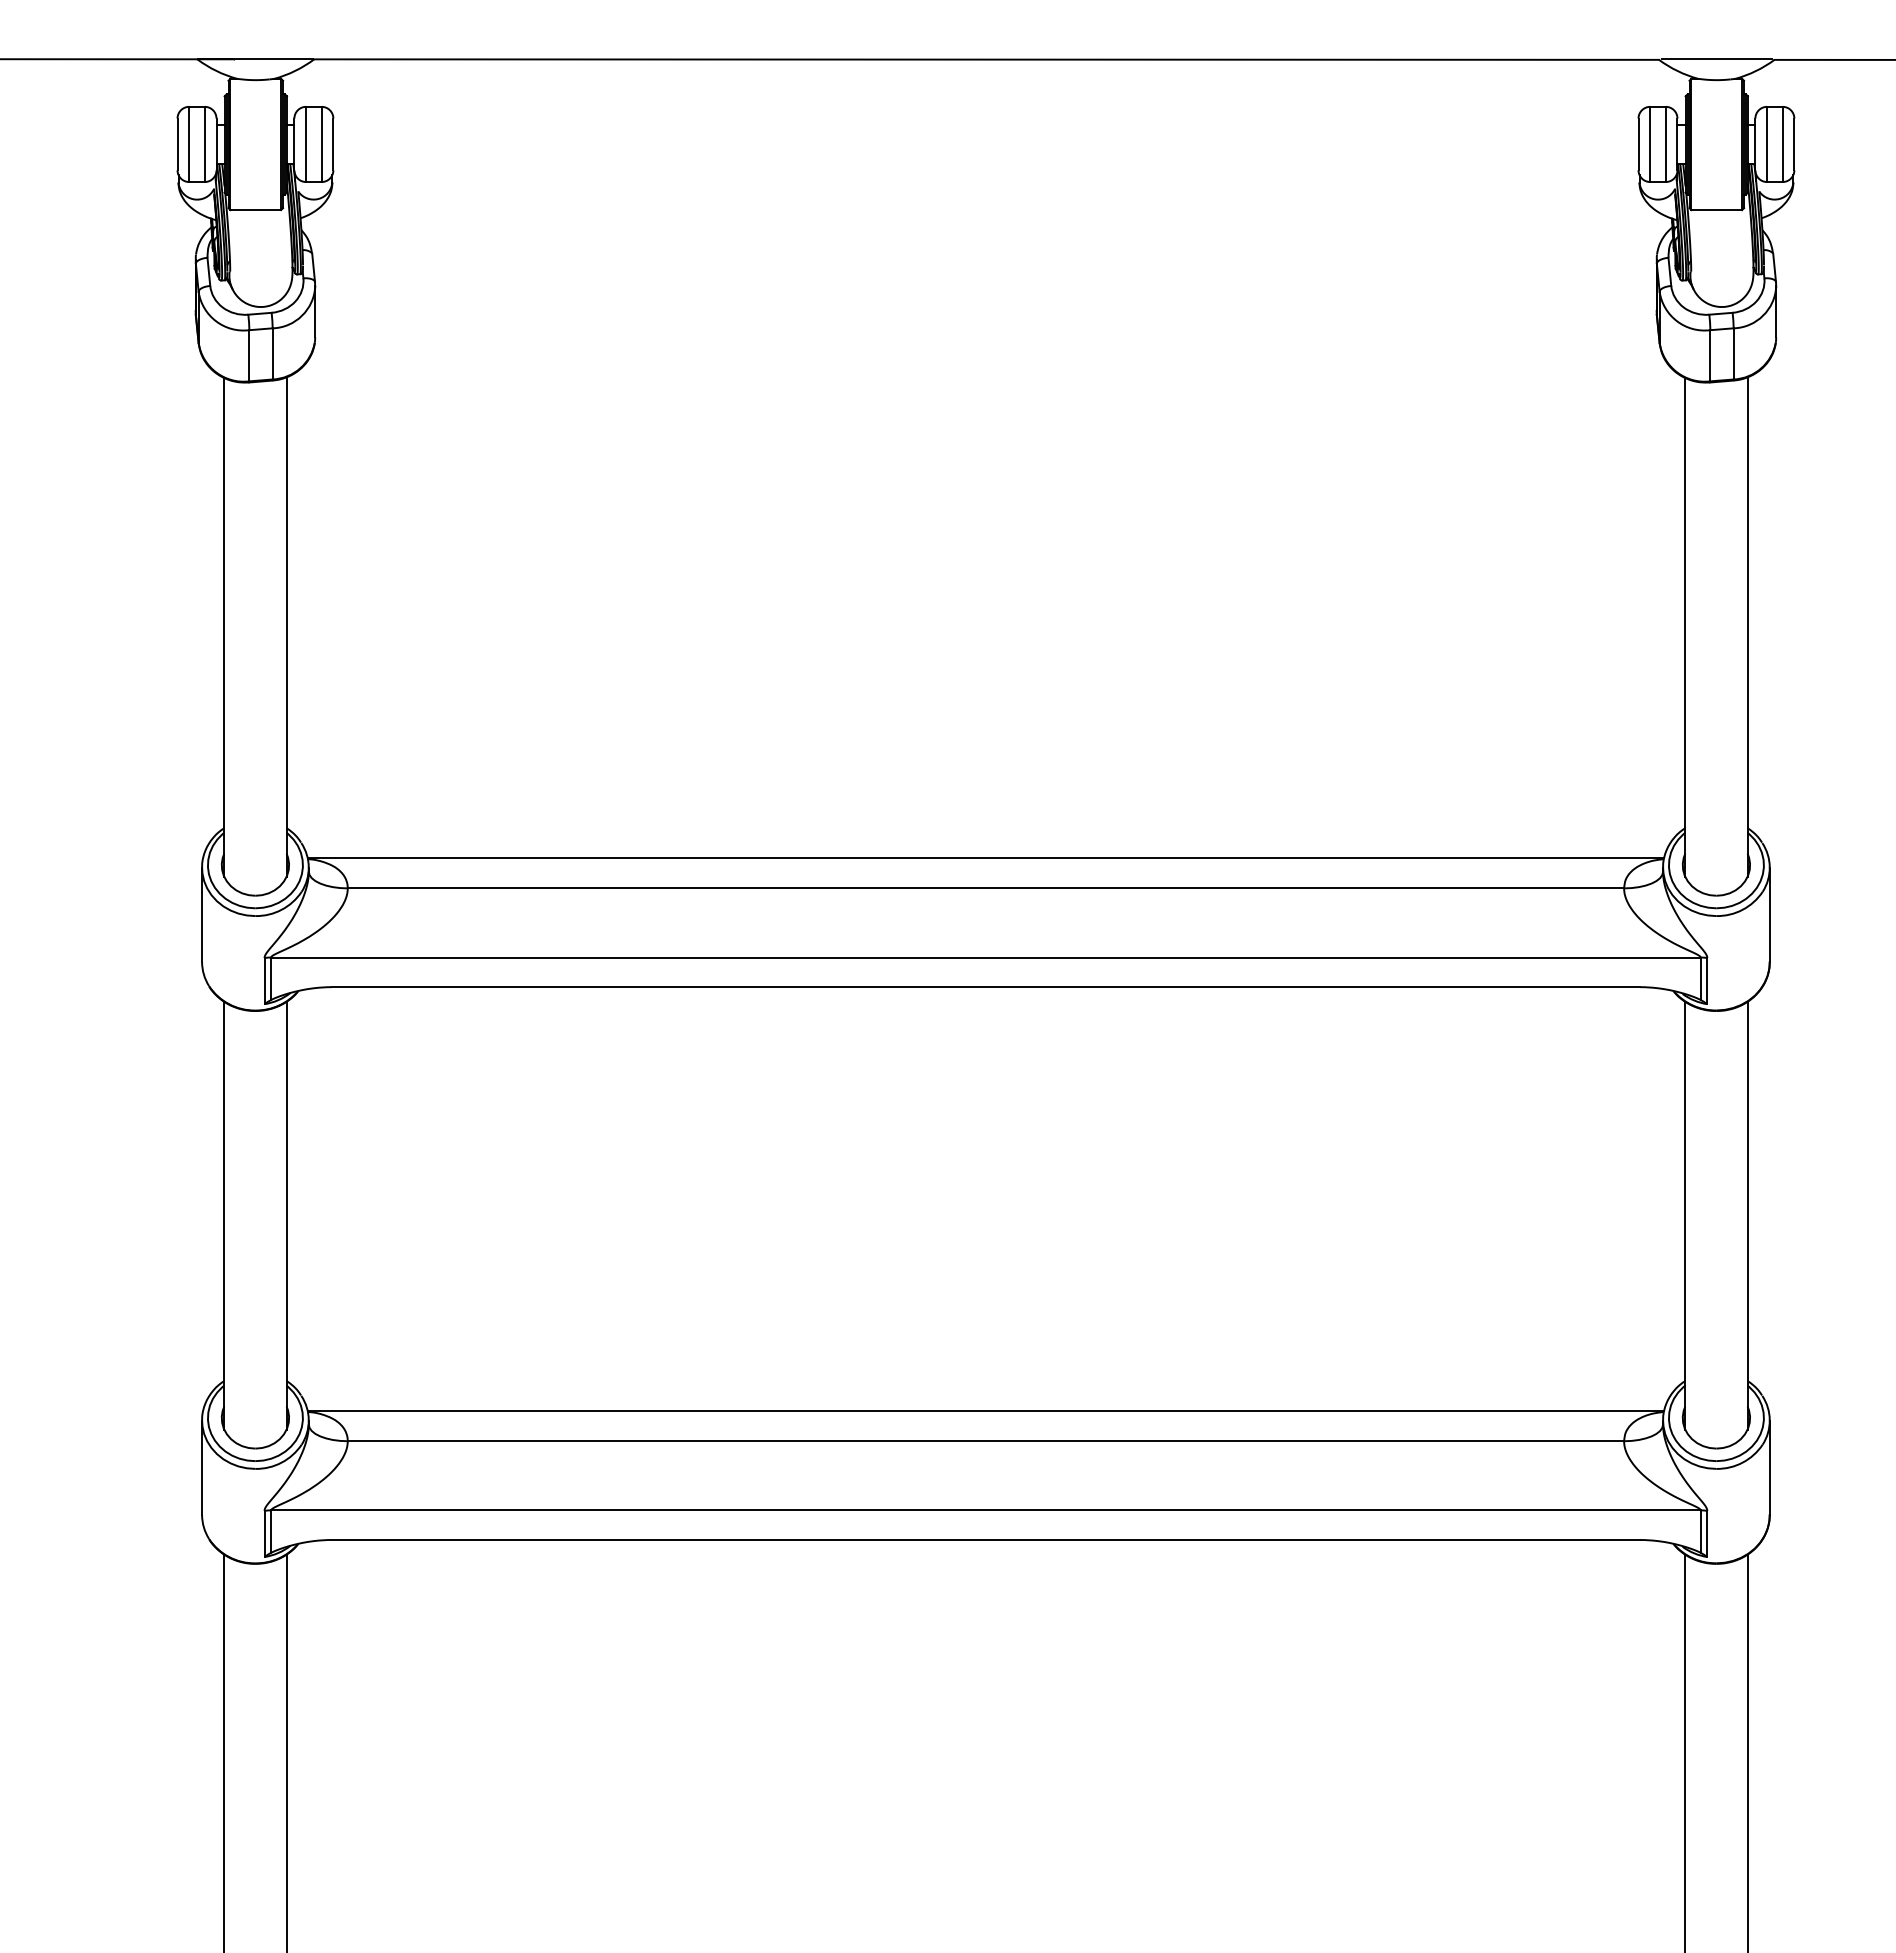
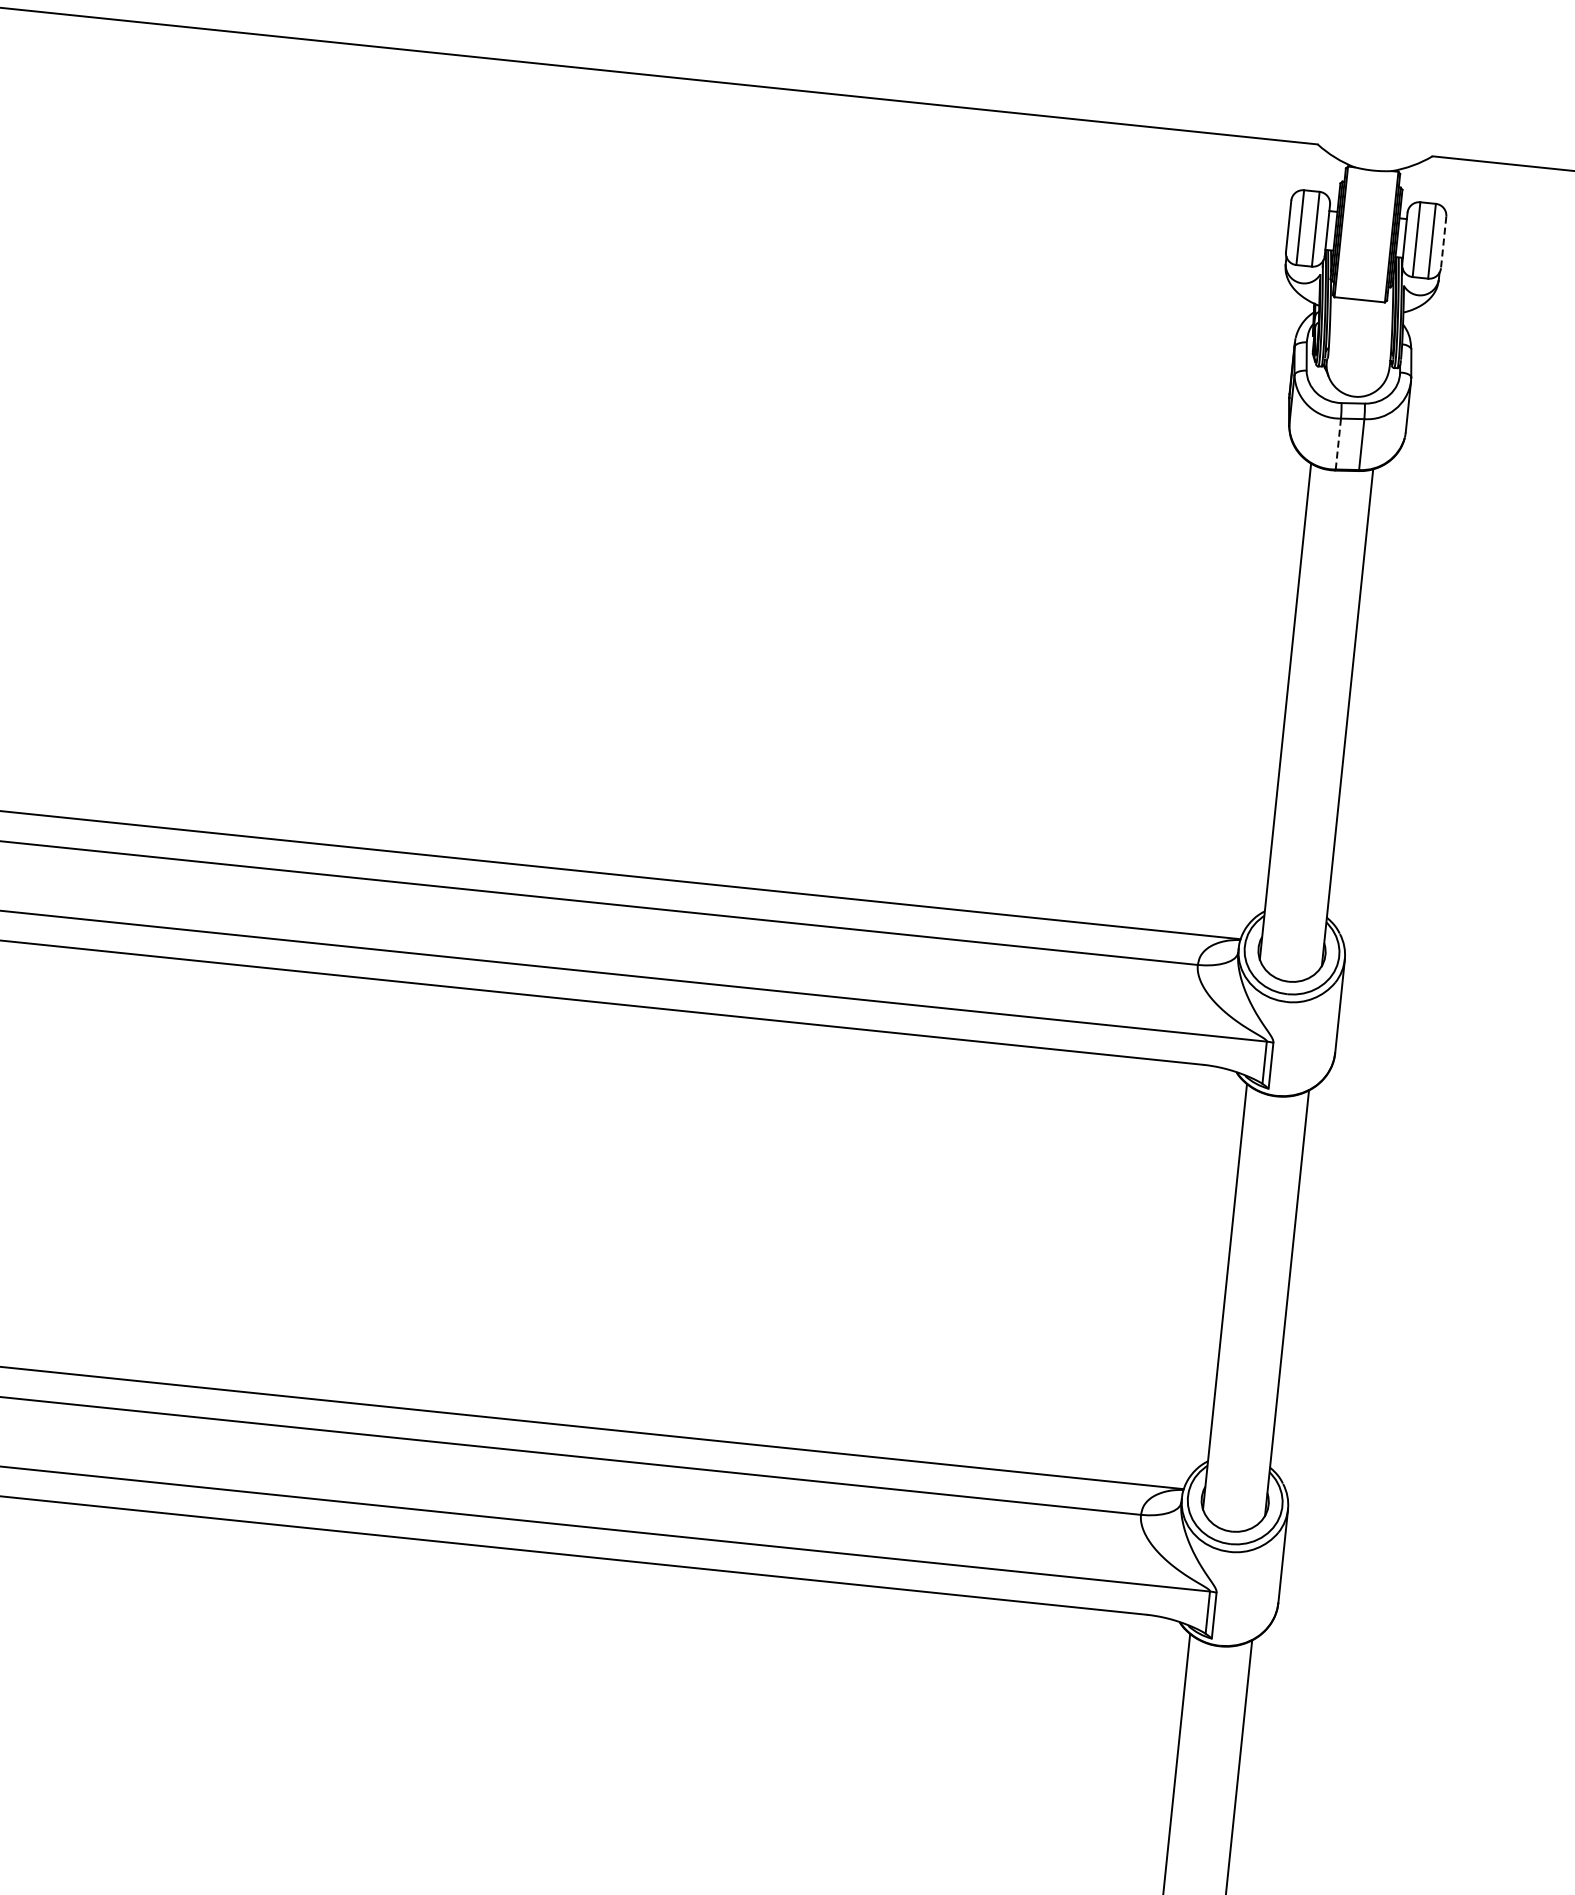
line: (1716, 59) -> (1374, 149), removed
line: (1794, 144) -> (1443, 242), solid -> dashed
line: (1710, 355) -> (1338, 443), solid -> dashed

